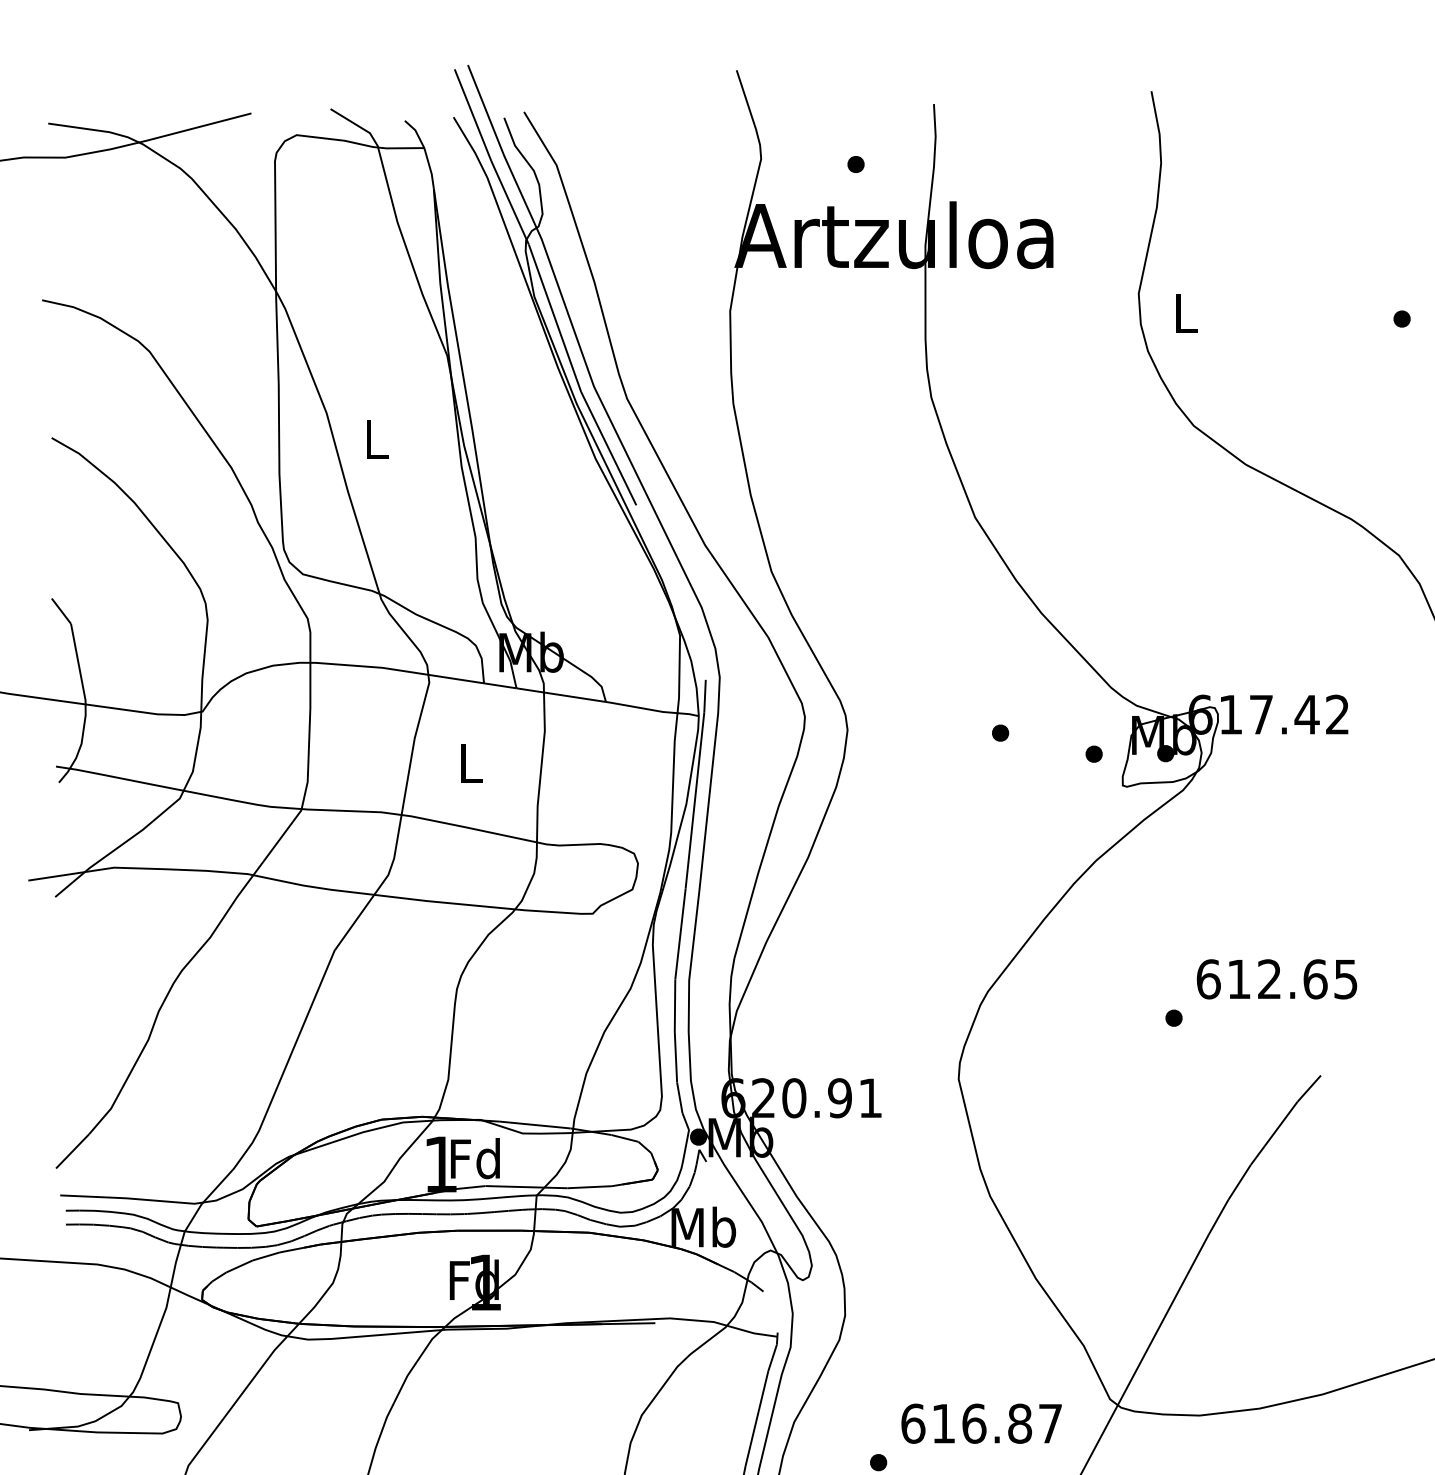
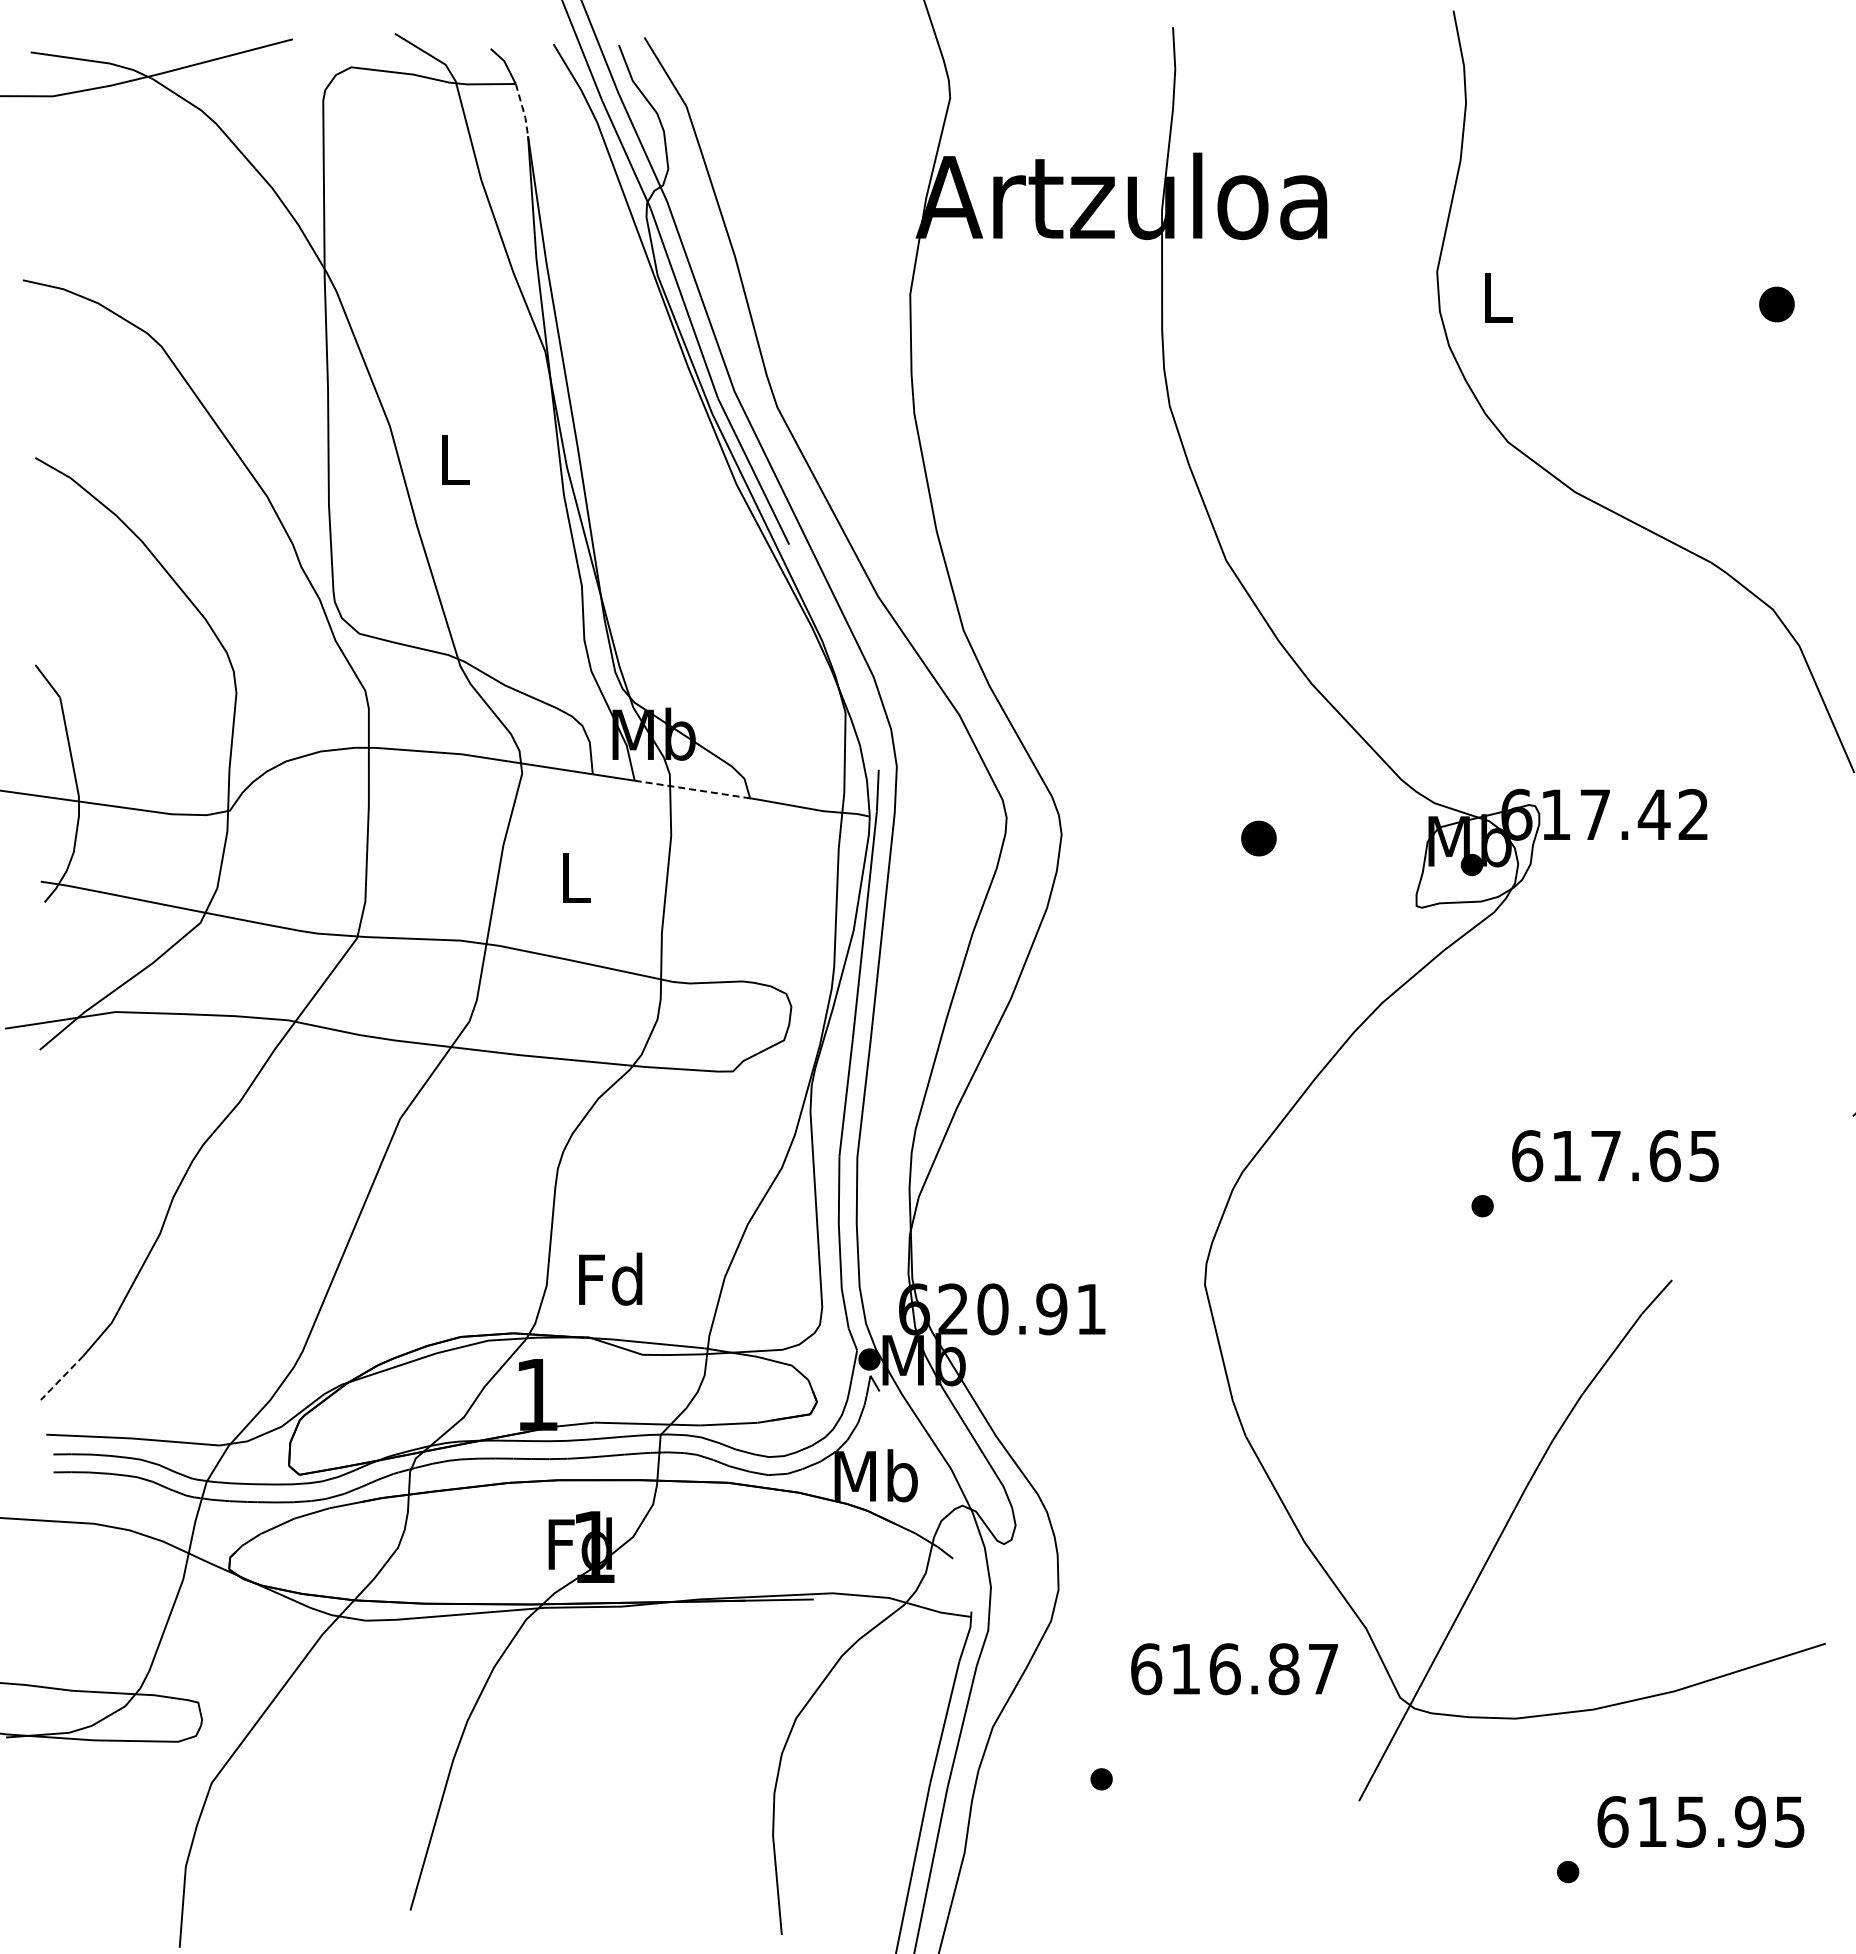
part: (855, 164) -> (1072, 105), removed
line: (430, 168) -> (523, 110), solid -> dashed
part: (1401, 319) -> (1776, 304), size x1.6
line: (561, 695) -> (692, 789), solid -> dashed
part: (1000, 733) -> (1258, 838), size x1.6
part: (1094, 754) -> (1379, 865), removed
text: (1269, 978) -> (1605, 1155), 612.65 -> 617.65
line: (72, 1151) -> (62, 1377), solid -> dashed
text: (475, 1158) -> (610, 1278), moved
text: (981, 1424) -> (1234, 1669), moved

